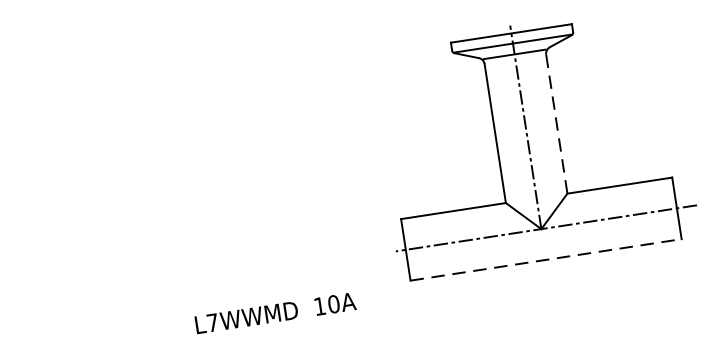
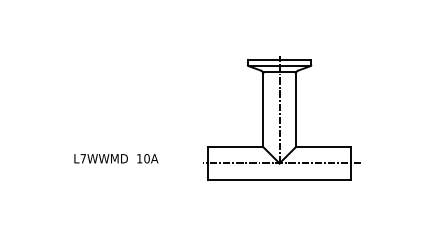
line: (556, 123) -> (295, 110), dashed -> solid
line: (547, 259) -> (280, 179), dashed -> solid
text: (275, 312) -> (116, 158), moved

